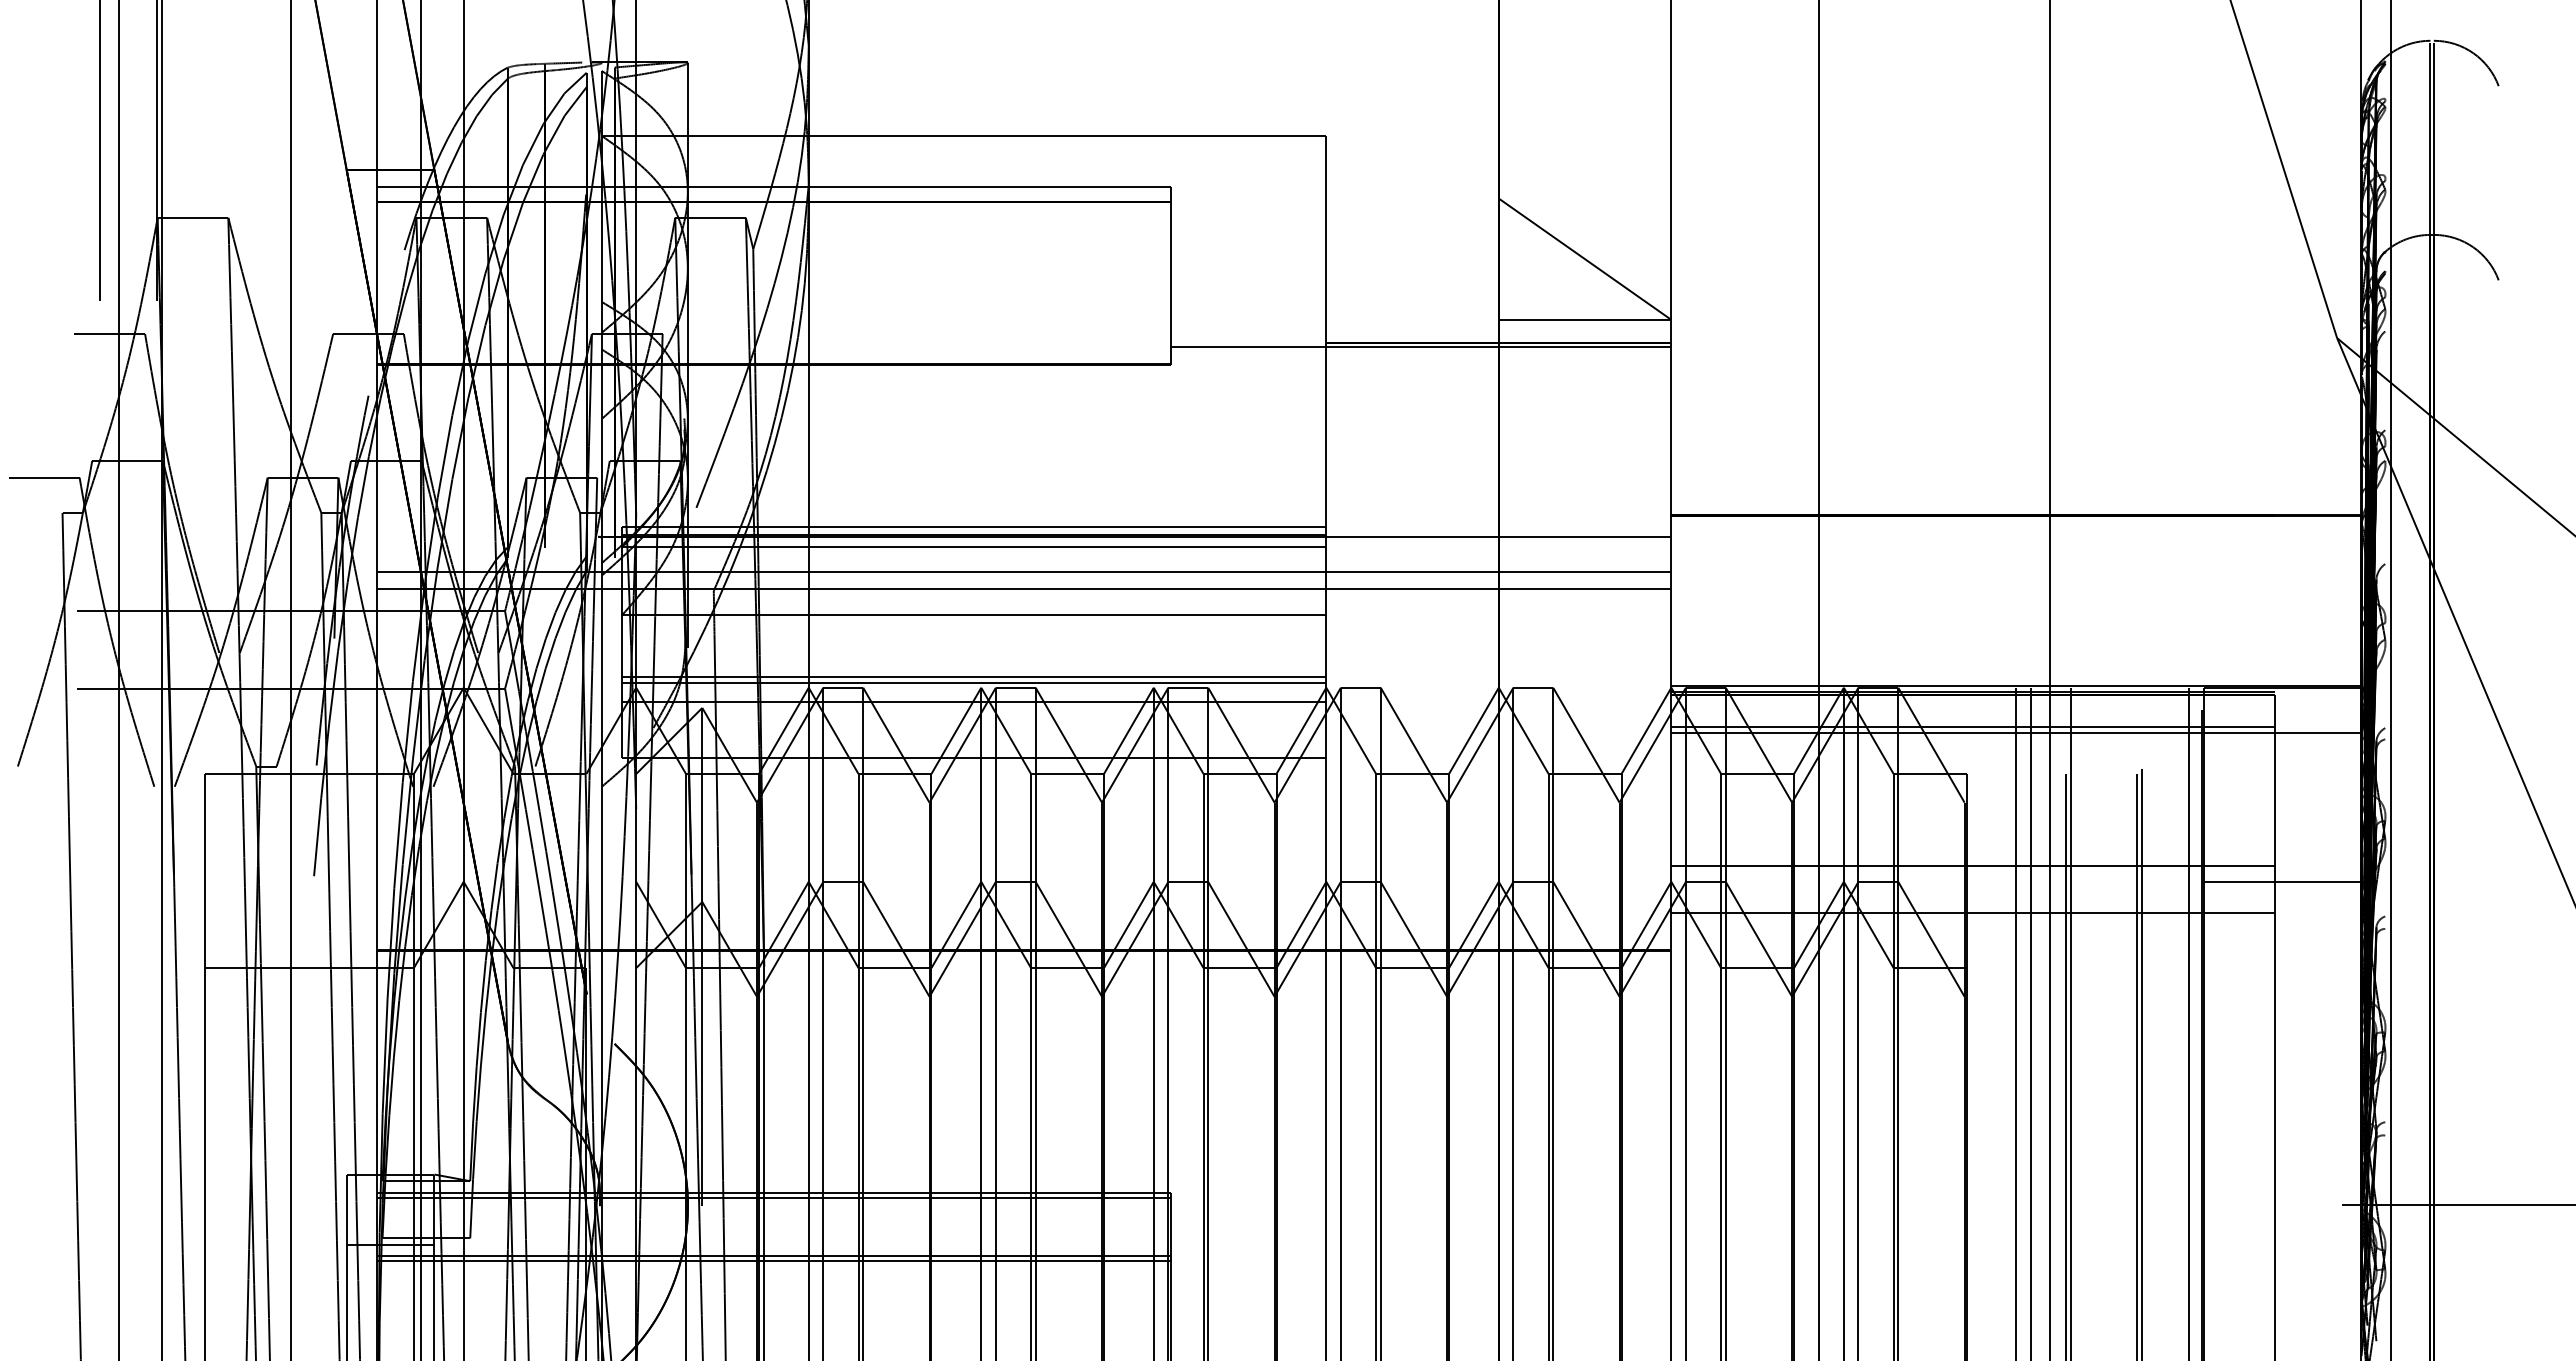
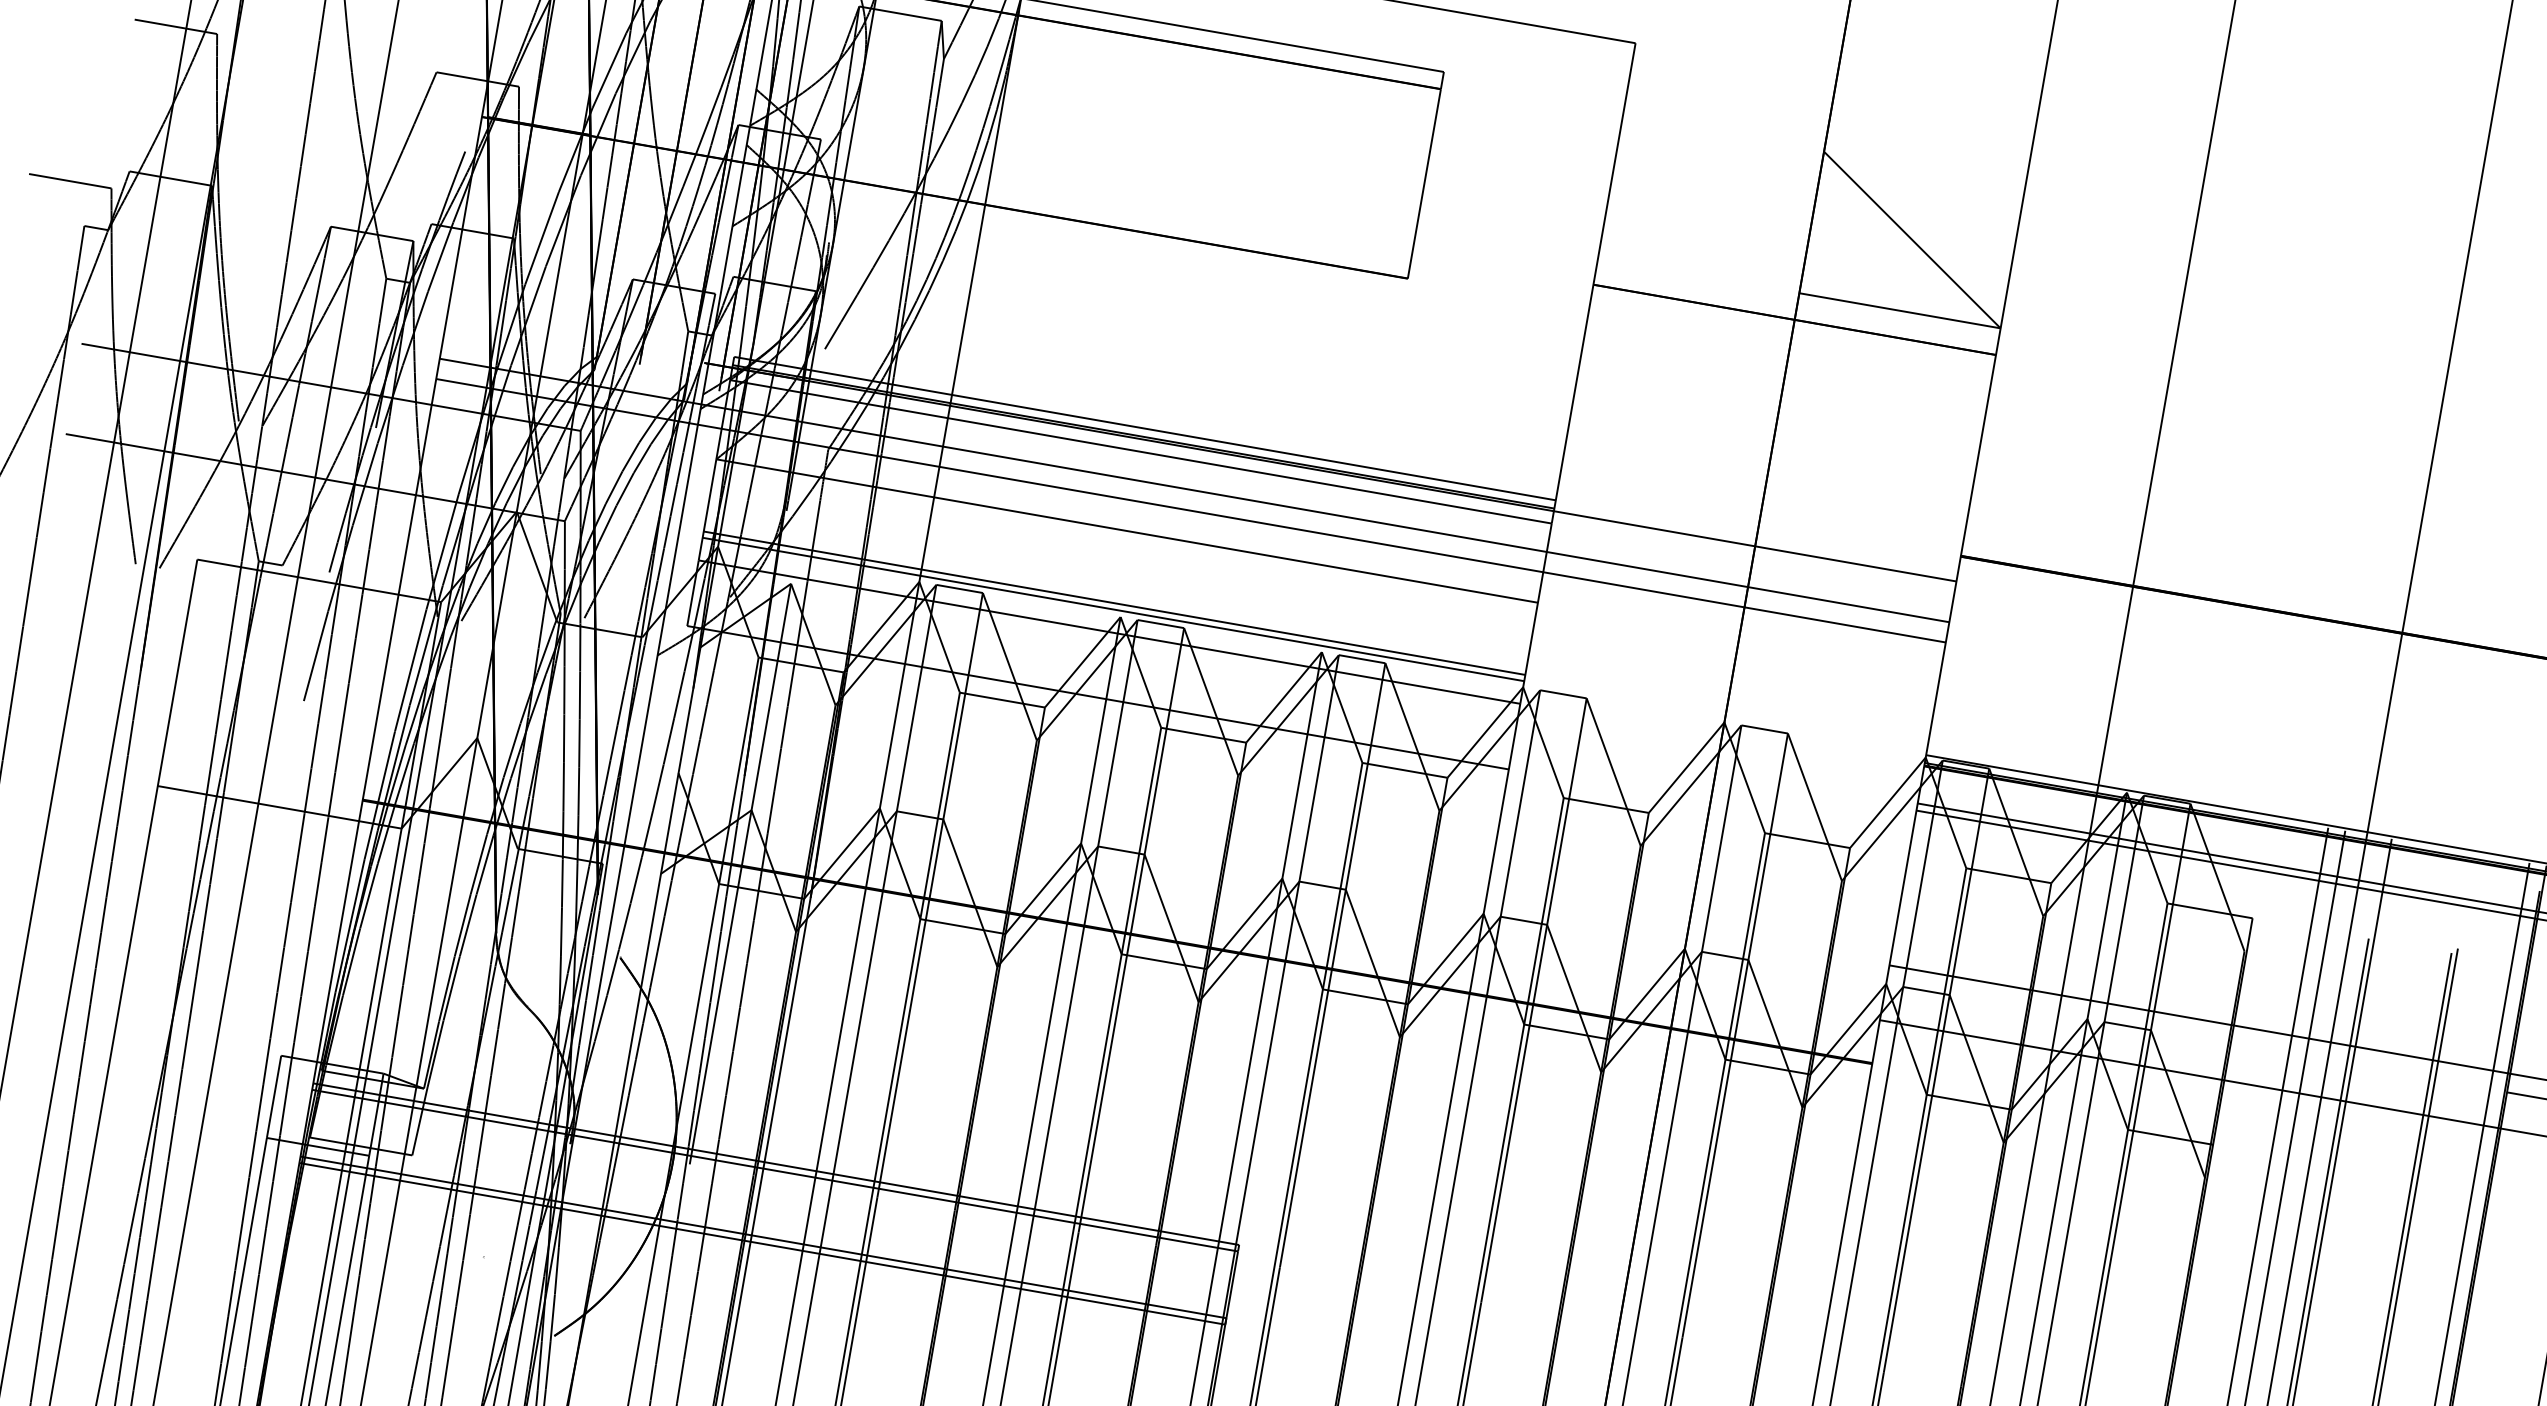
line: (1421, 347) -> (1703, 309), removed

